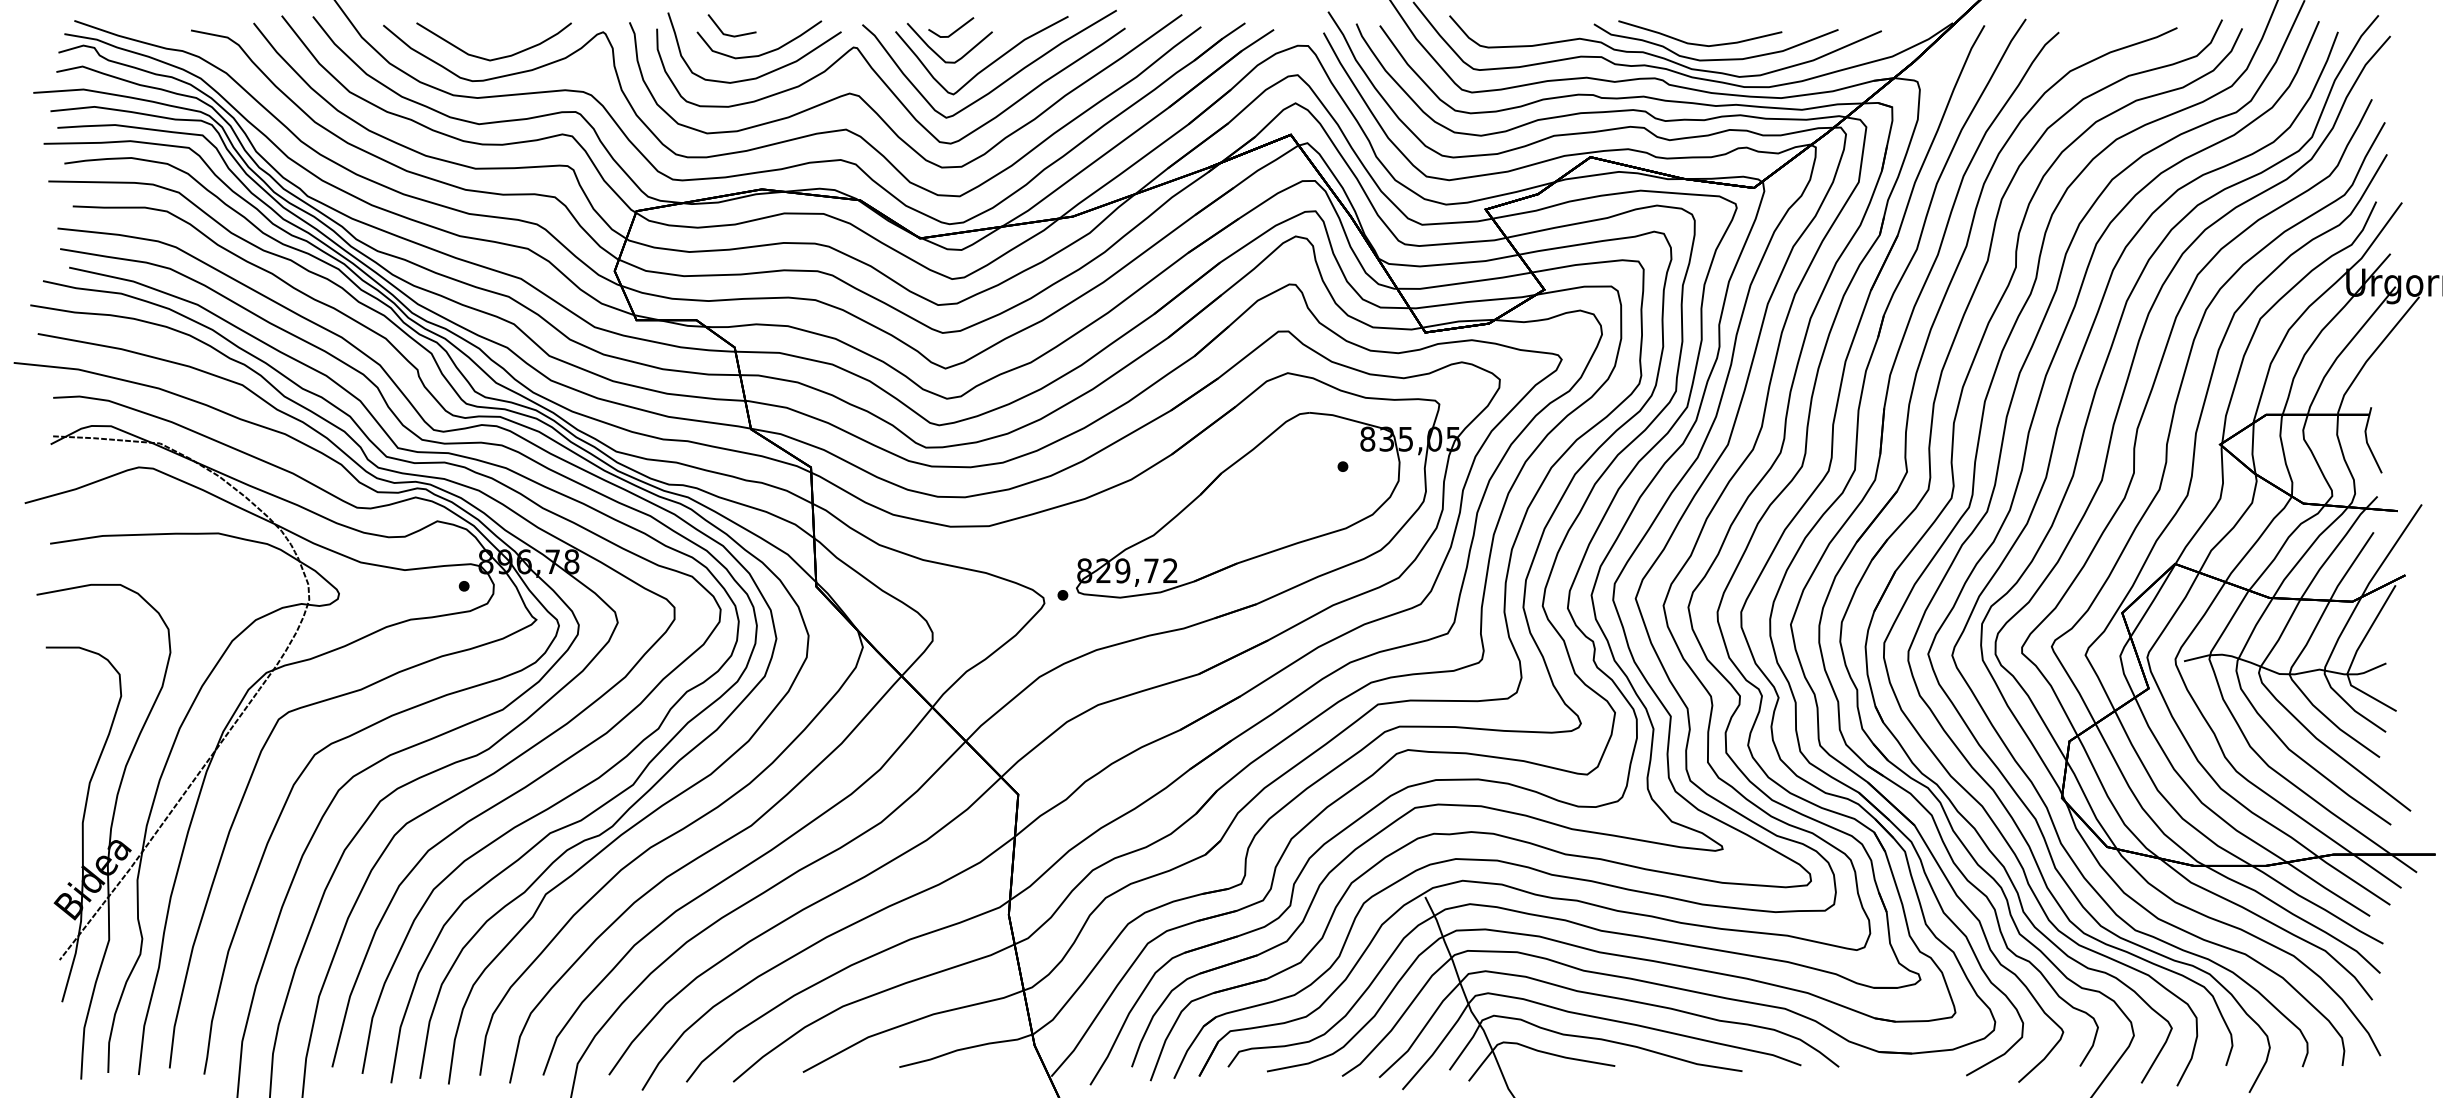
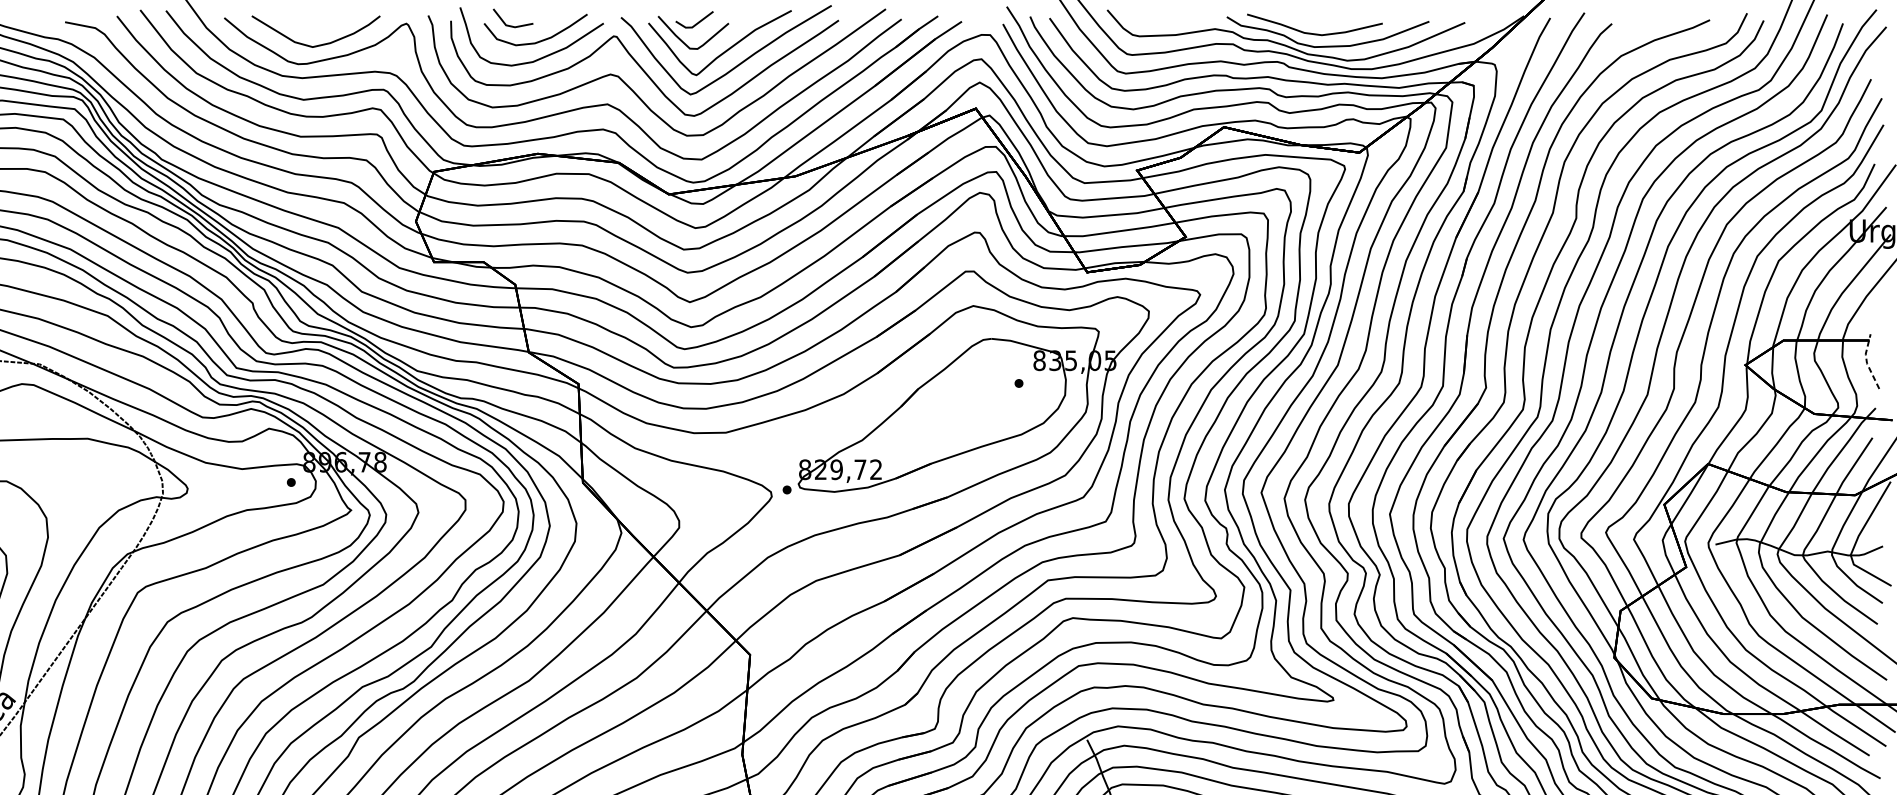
line: (2366, 441) -> (1866, 362), solid -> dashed

